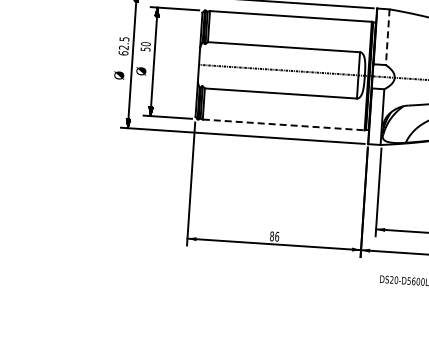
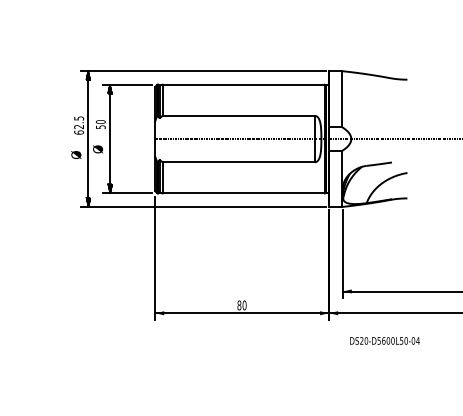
line: (387, 37) -> (341, 99), dashed -> solid
line: (284, 125) -> (244, 193), dashed -> solid
text: (277, 235) -> (244, 304), 86 -> 80

